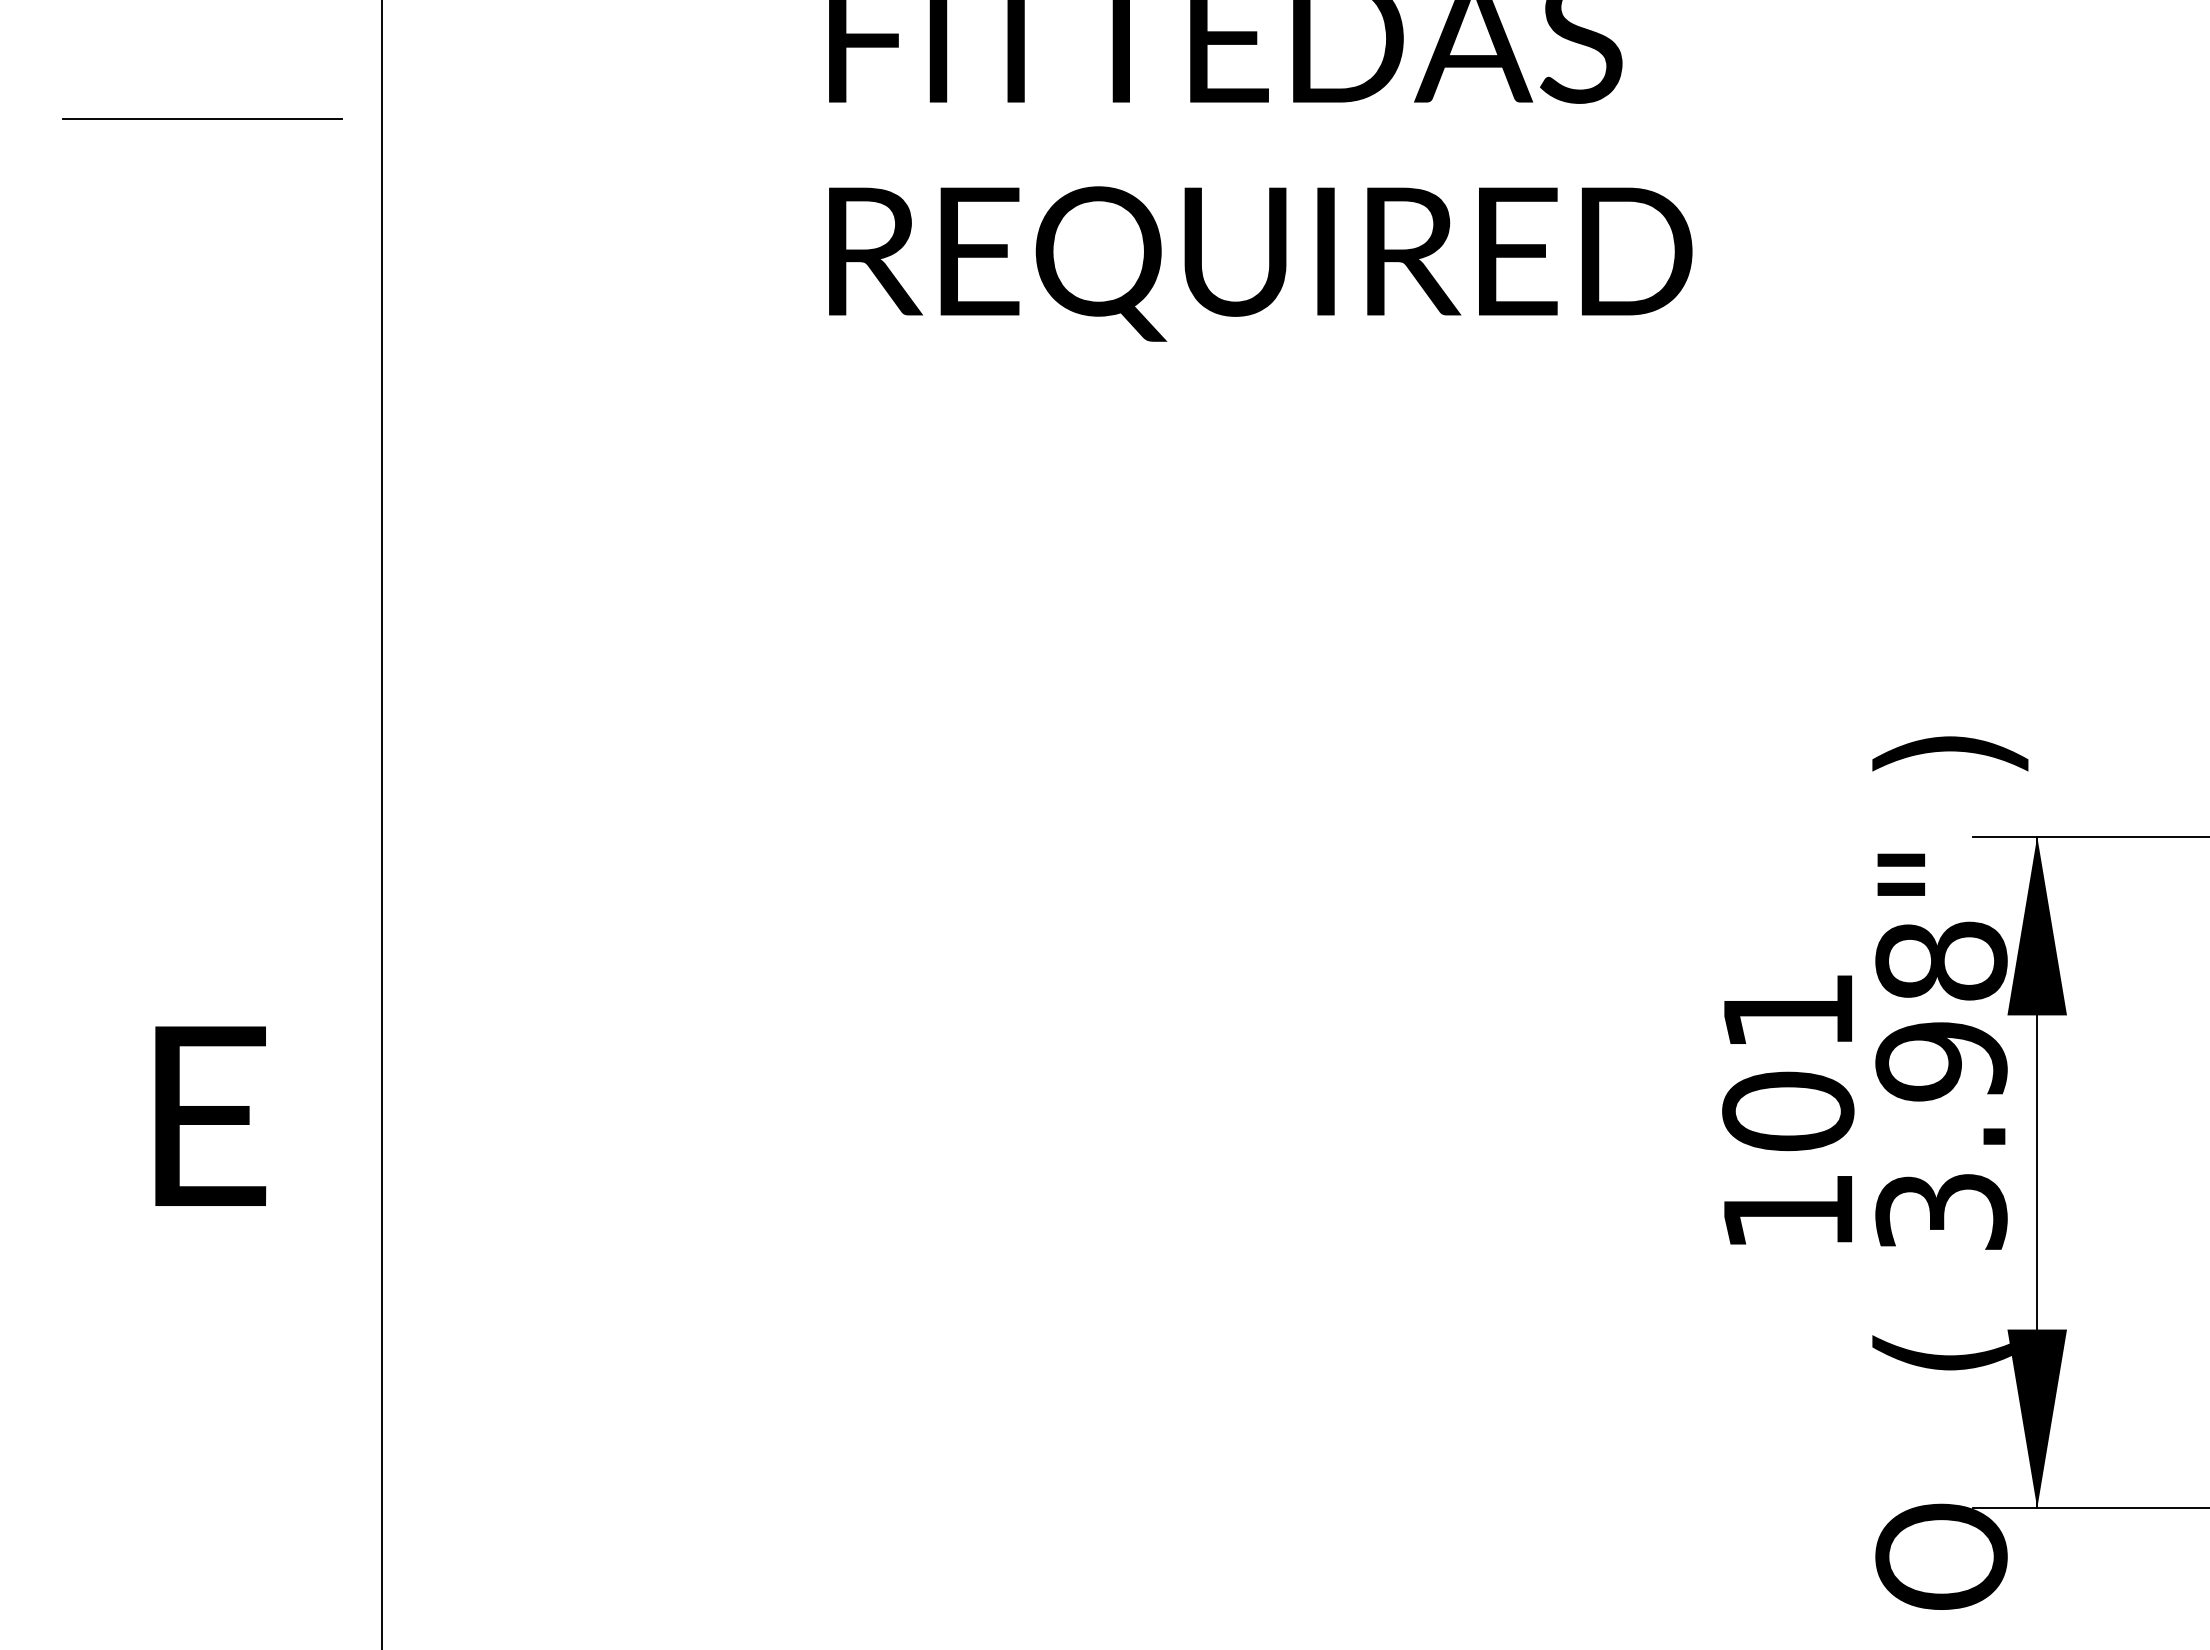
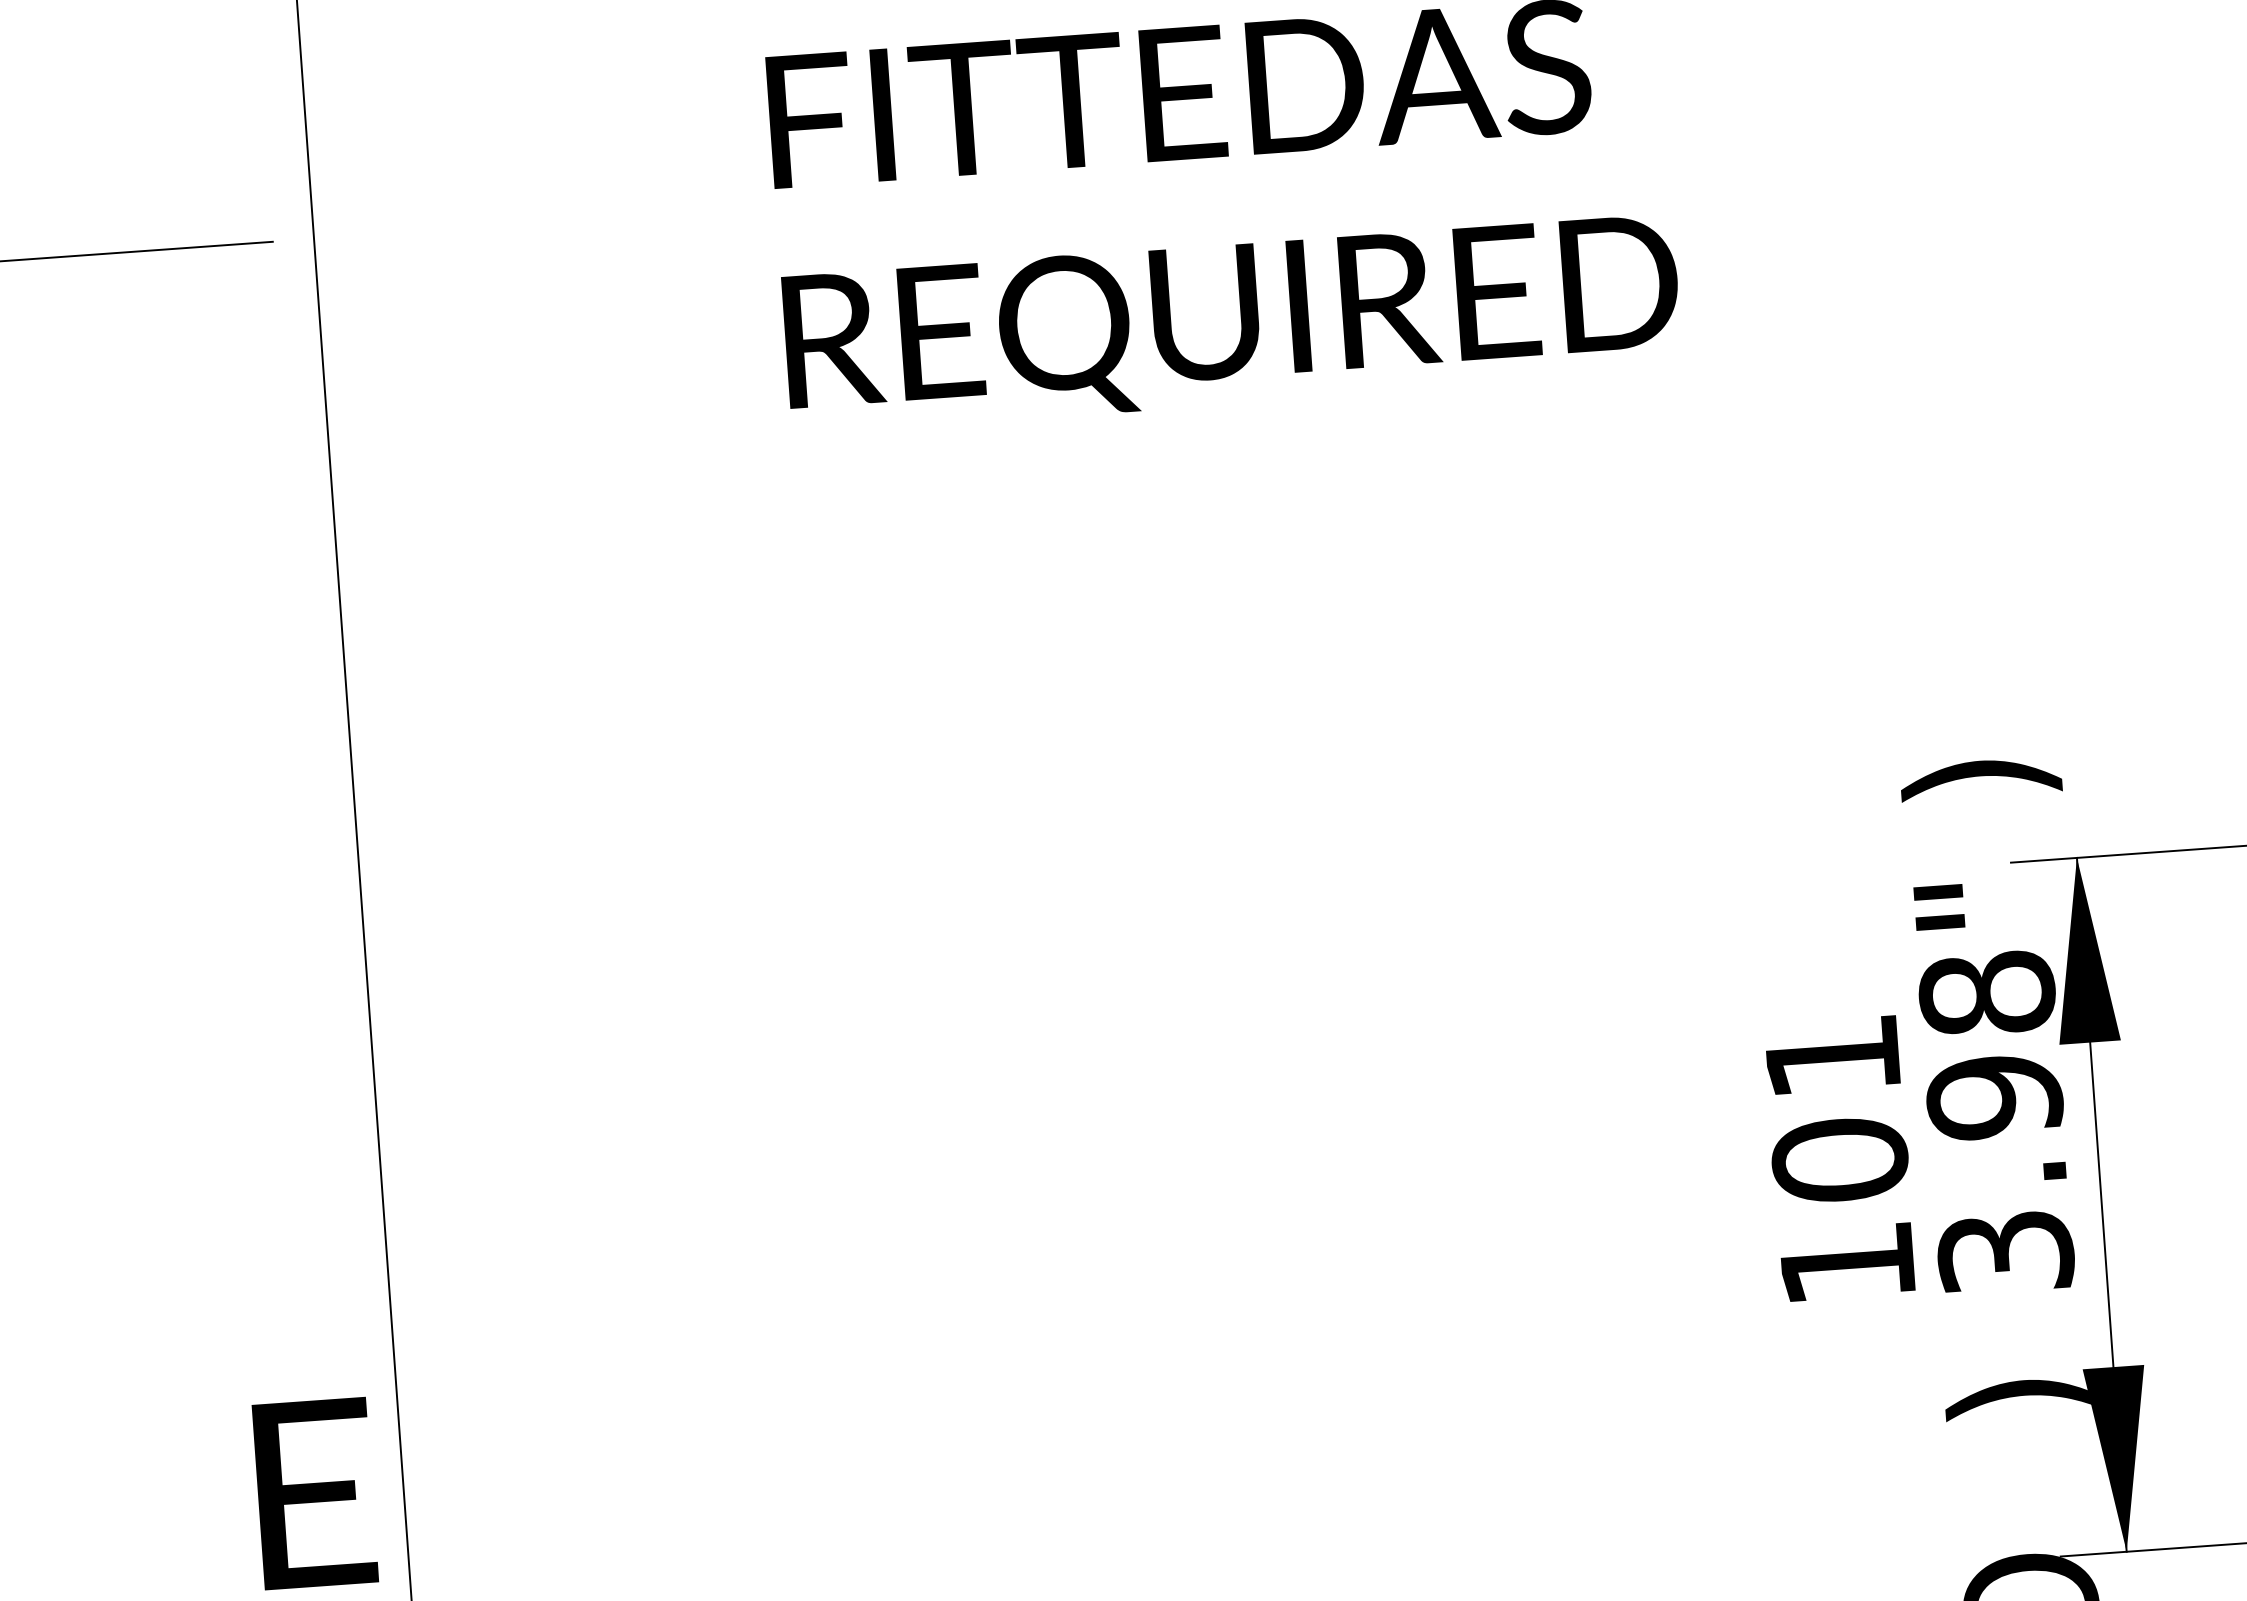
text: (210, 1115) -> (315, 1492), moved
text: (1942, 1352) -> (2017, 1397), ( -> )

